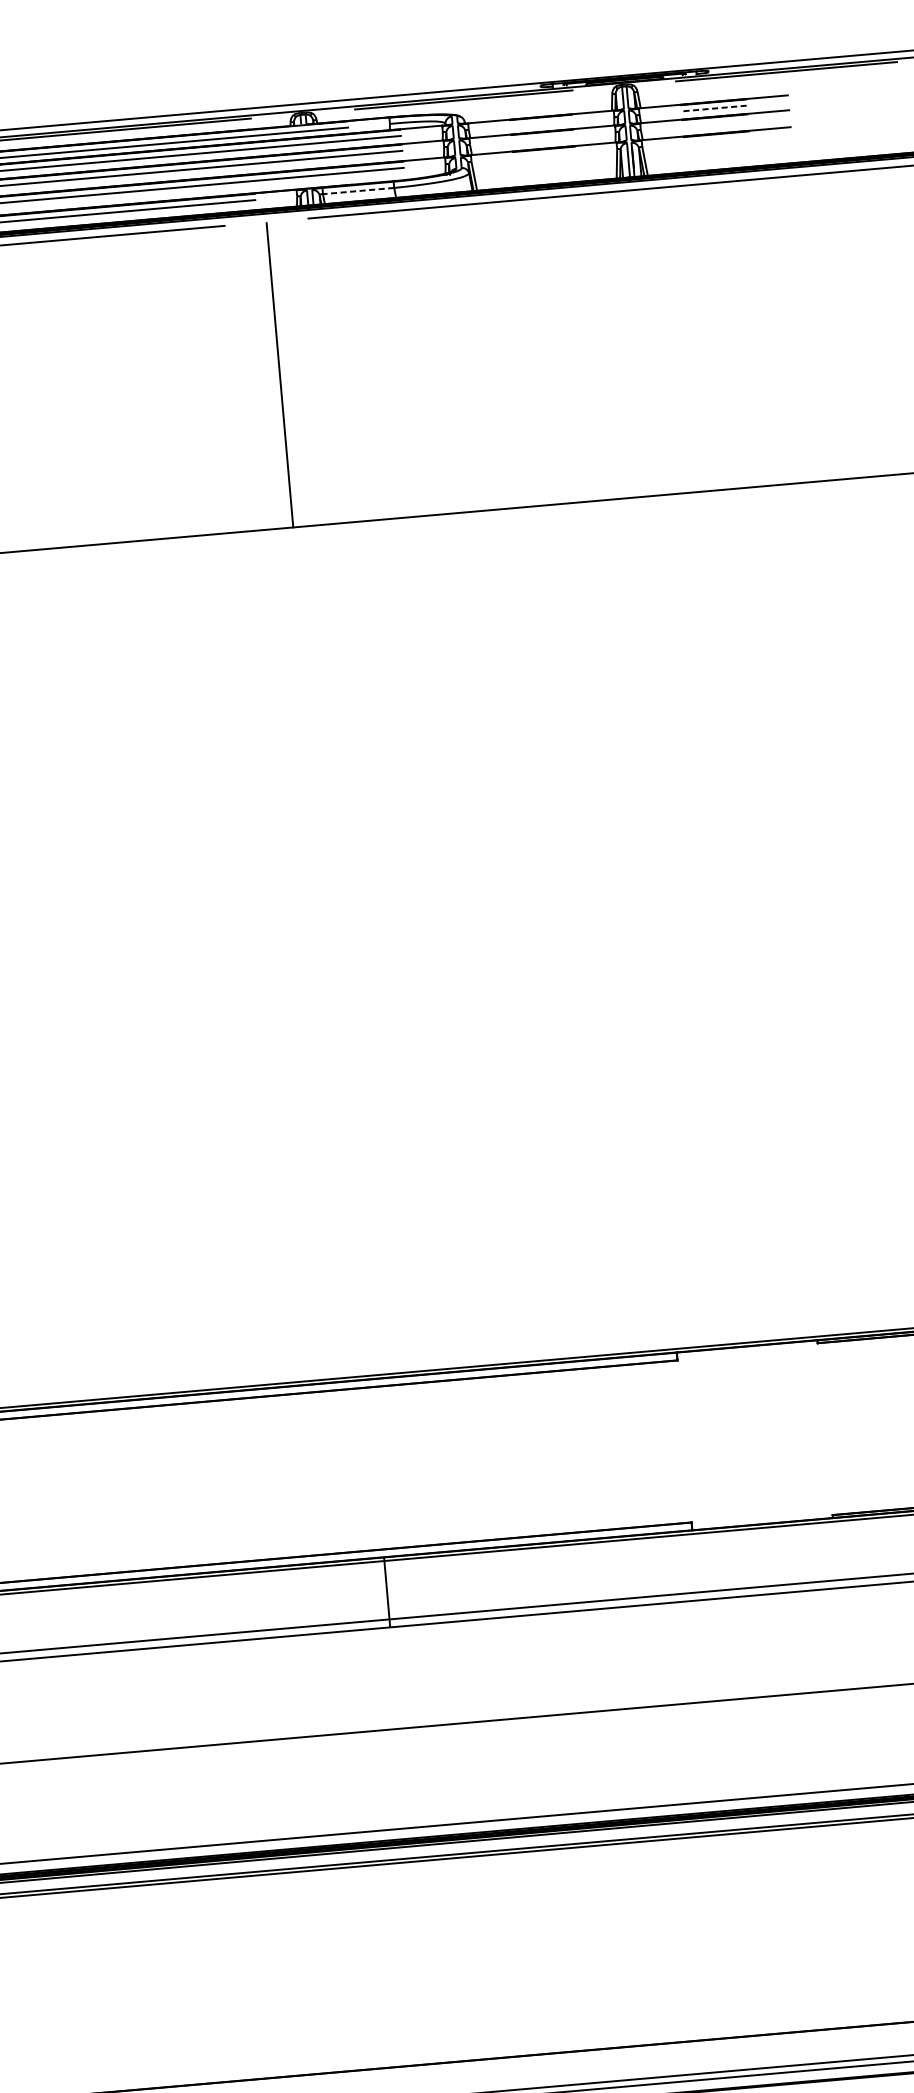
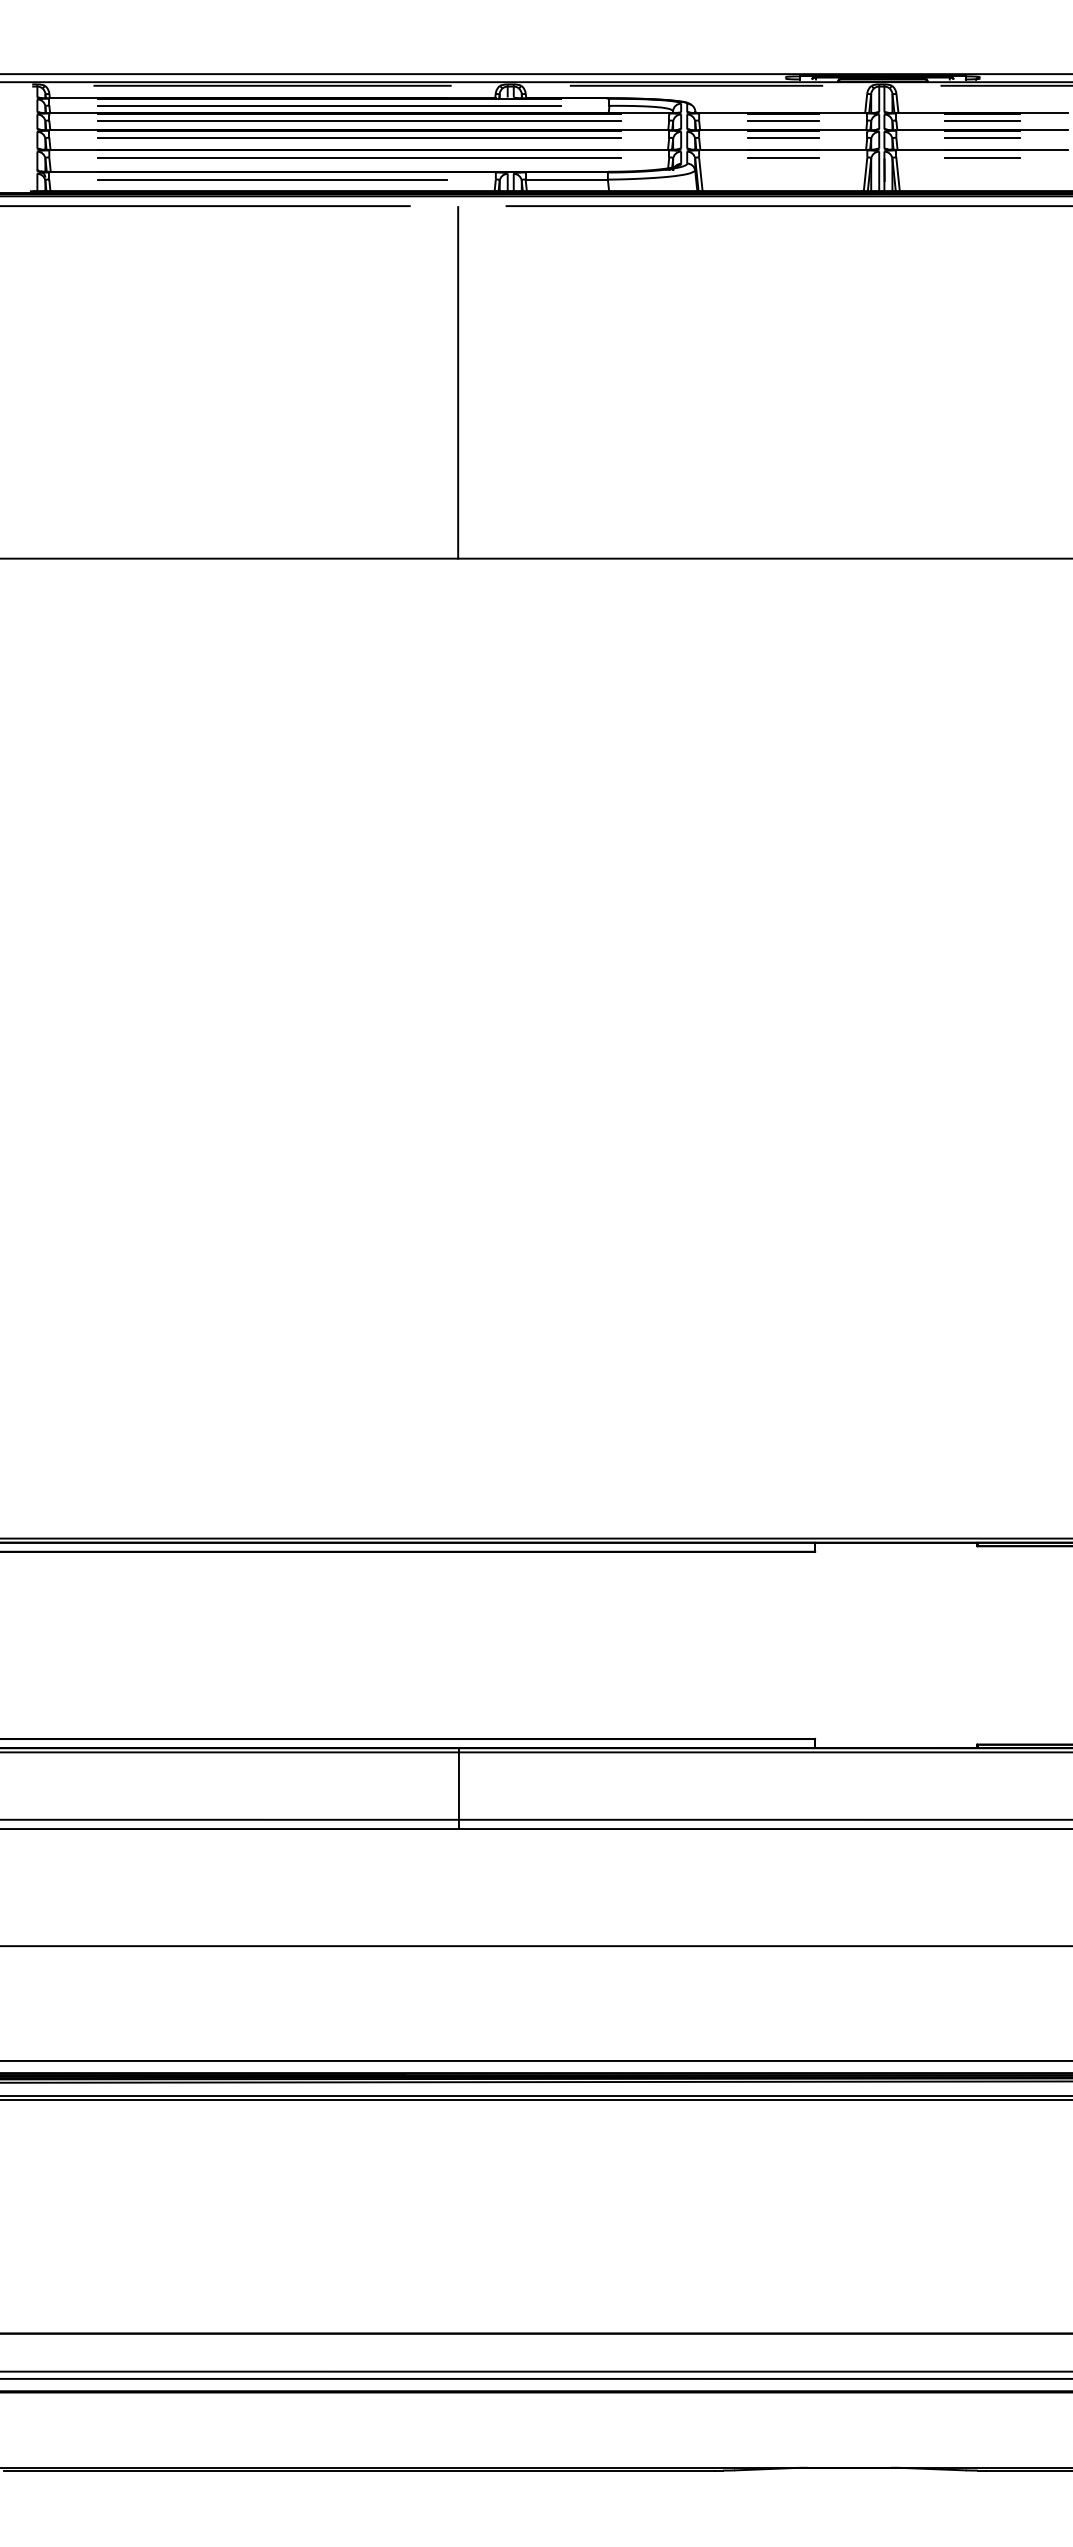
line: (714, 108) -> (982, 120), dashed -> solid
line: (540, 123) -> (782, 120), added
line: (715, 123) -> (982, 137), added
line: (542, 138) -> (782, 137), added
line: (716, 140) -> (982, 157), added
line: (543, 155) -> (782, 157), added
line: (358, 190) -> (566, 179), dashed -> solid

